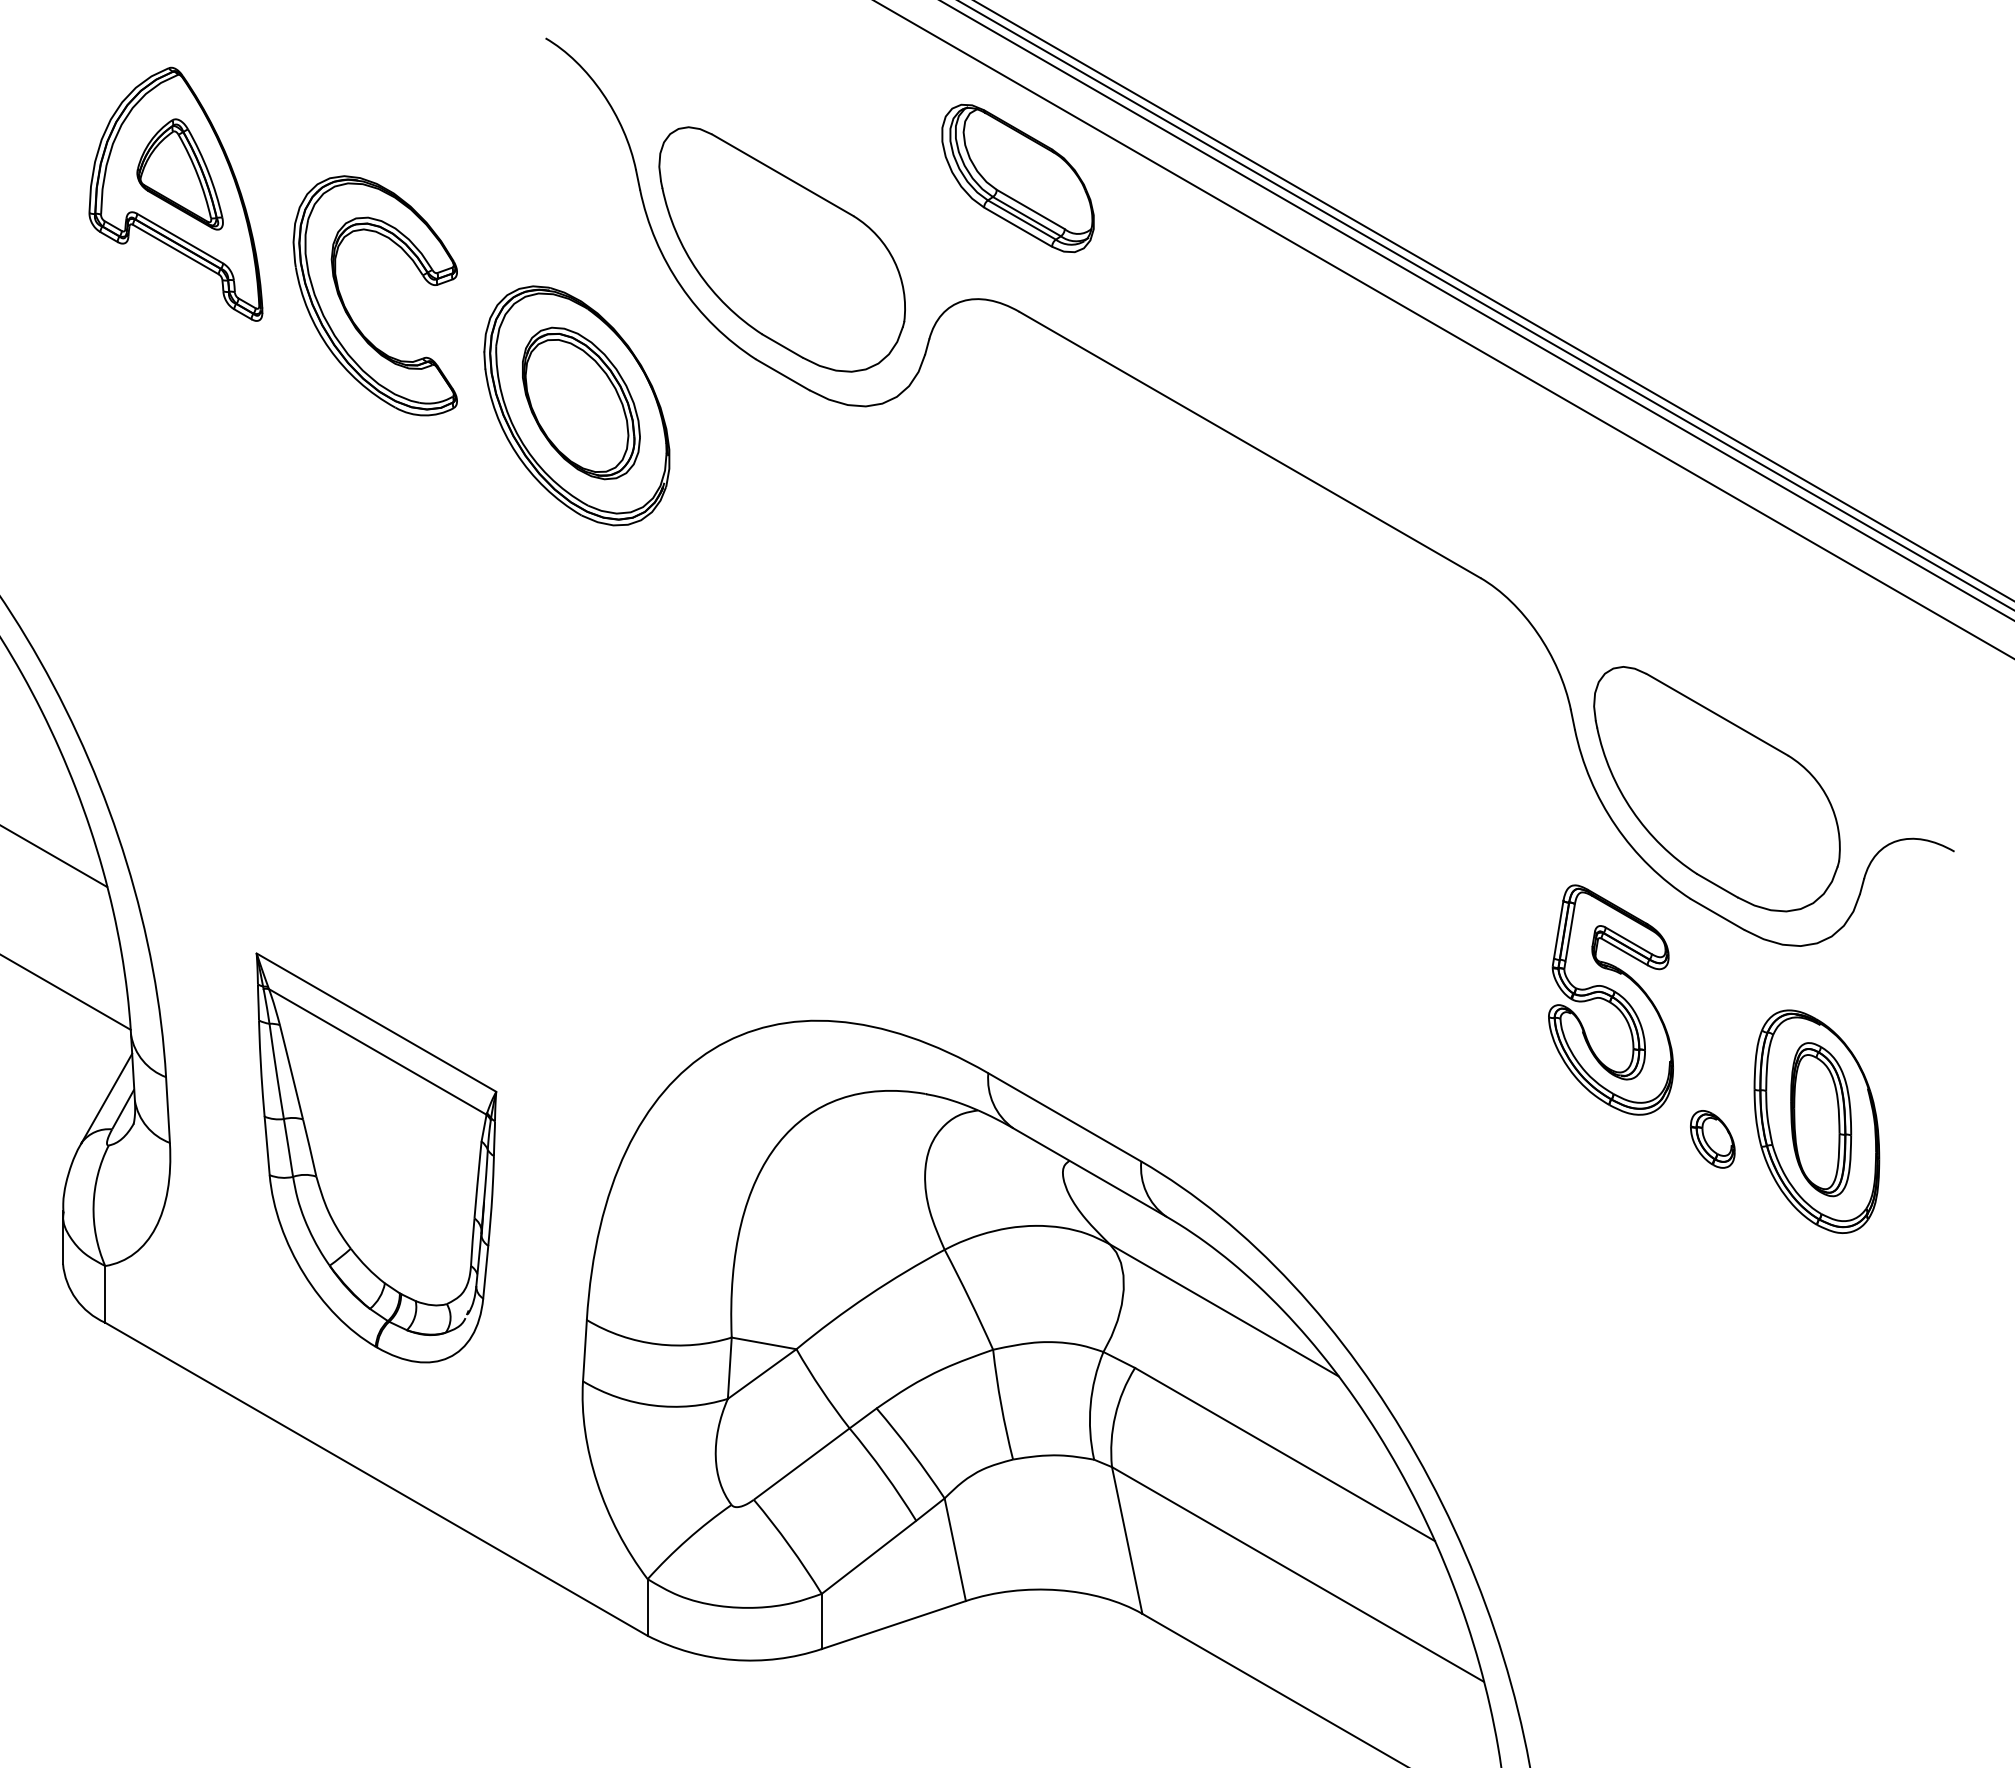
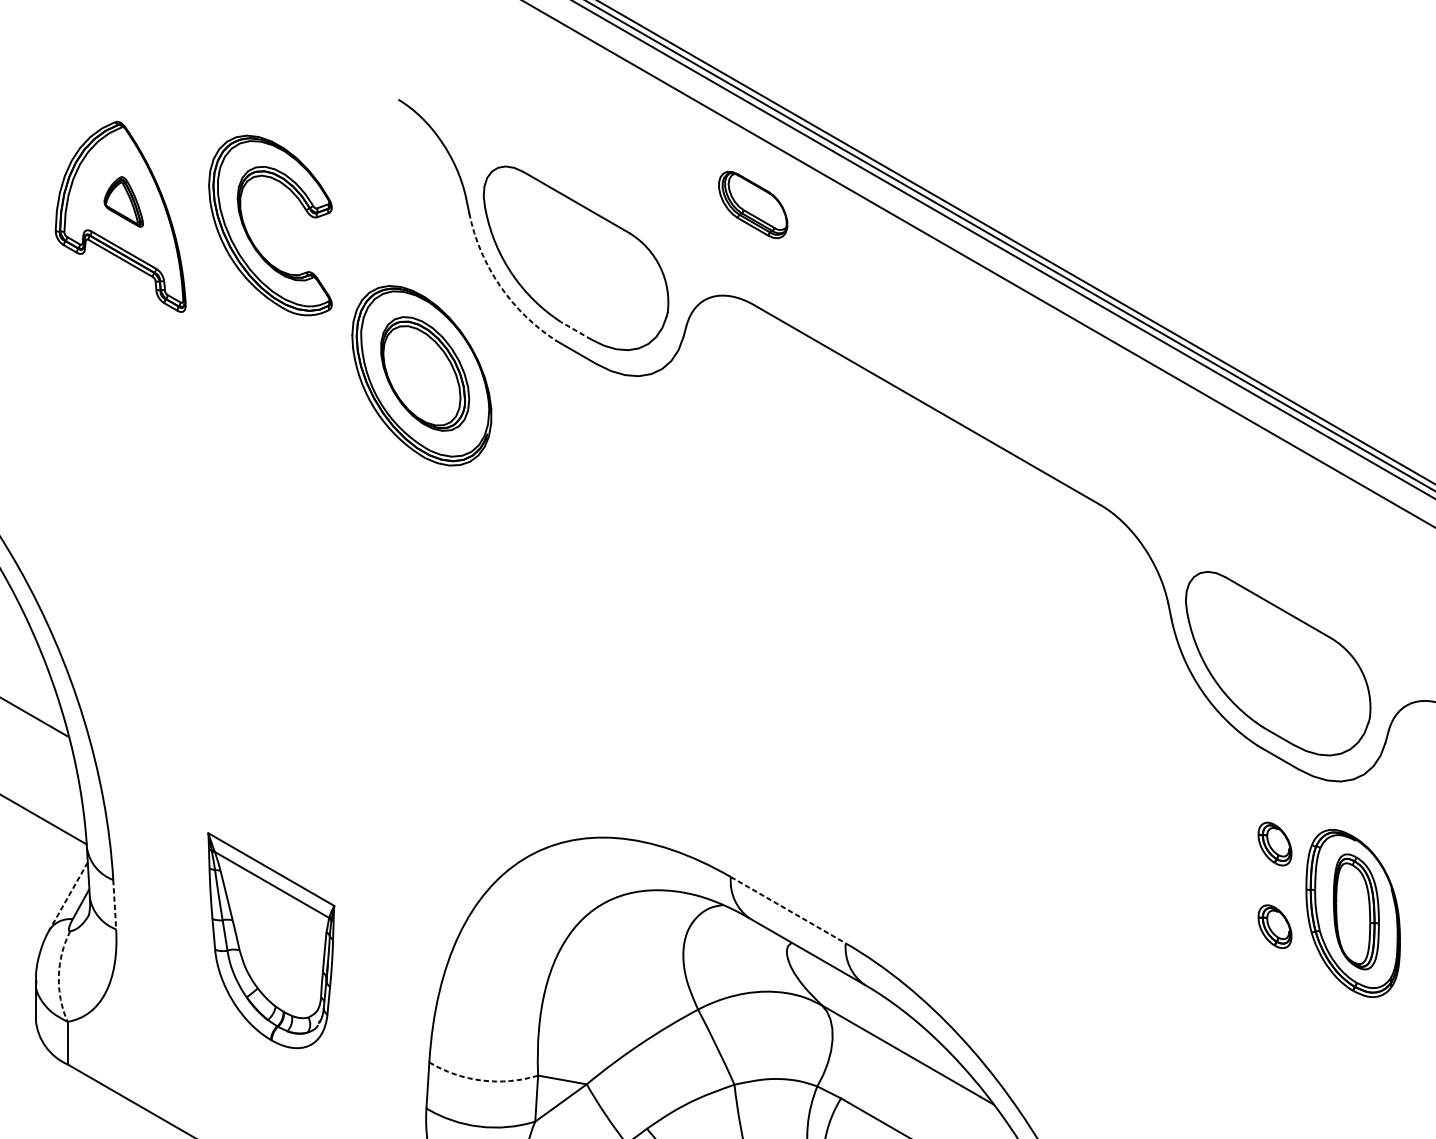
part: (179, 174) -> (123, 201), size x0.6
part: (1017, 178) -> (752, 204), size x0.6
arc: (681, 286) -> (500, 286), solid -> dashed
part: (347, 309) -> (249, 235), moved
line: (782, 345) -> (576, 330), solid -> dashed
part: (1610, 999) -> (1198, 821), removed
part: (1712, 1029) -> (1274, 844), added
line: (106, 1099) -> (68, 896), solid -> dashed
line: (168, 1110) -> (115, 905), solid -> dashed
line: (1065, 1117) -> (788, 910), solid -> dashed
part: (376, 1157) -> (271, 940), size x0.7
arc: (93, 1205) -> (58, 976), solid -> dashed
arc: (657, 1344) -> (482, 1080), solid -> dashed

